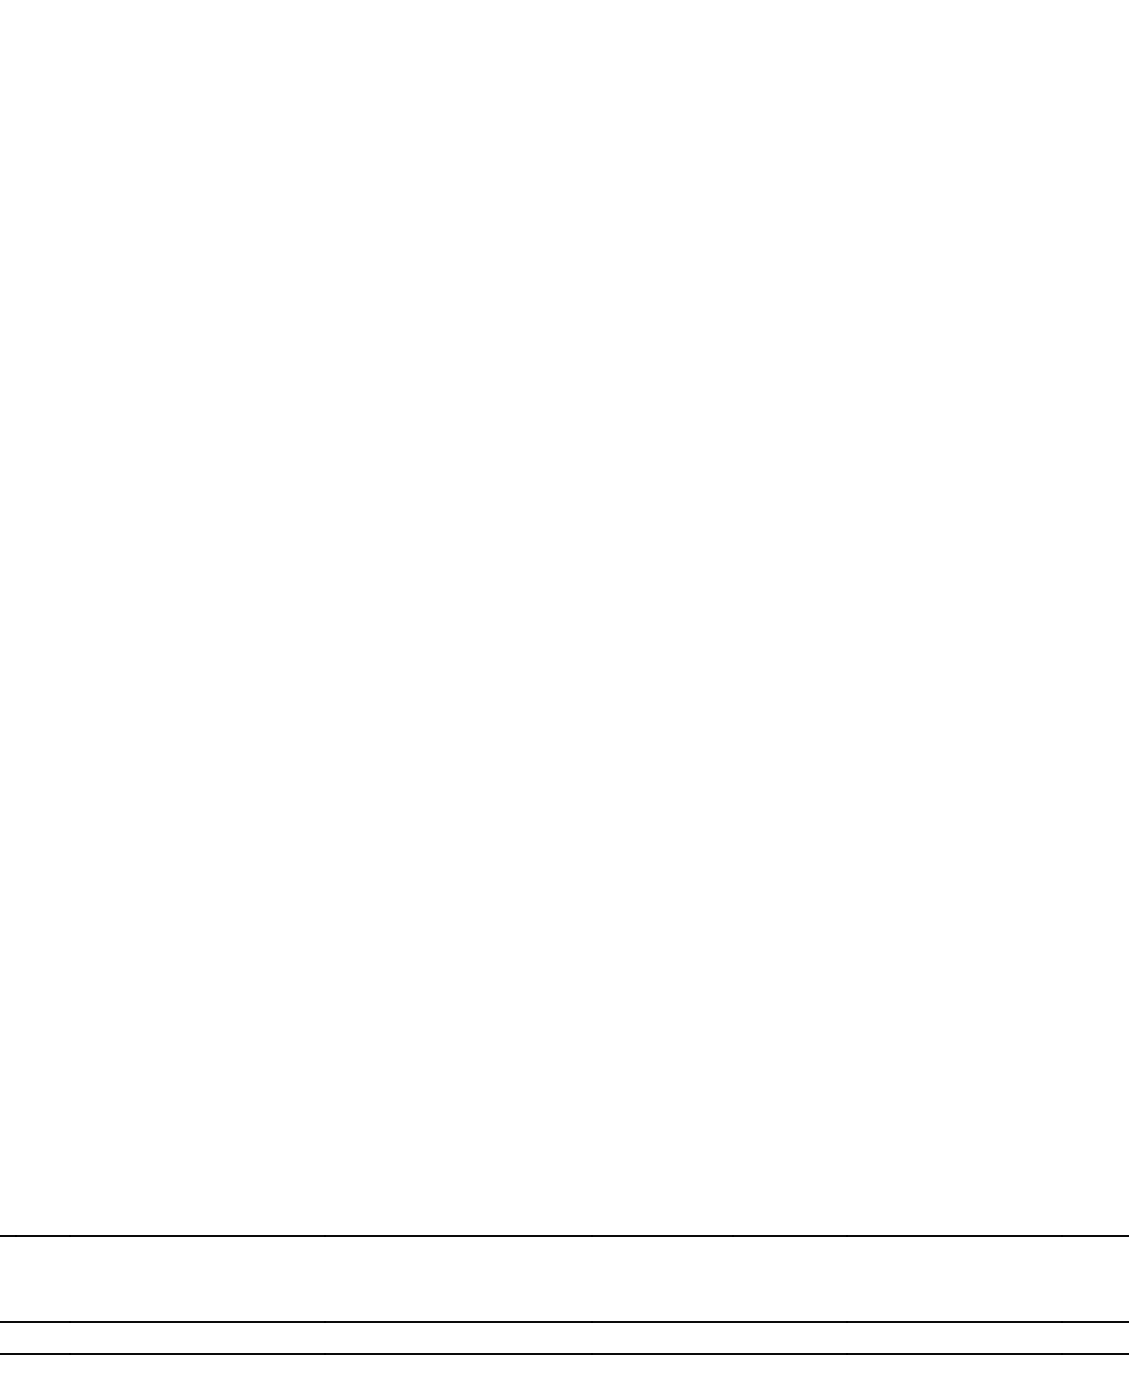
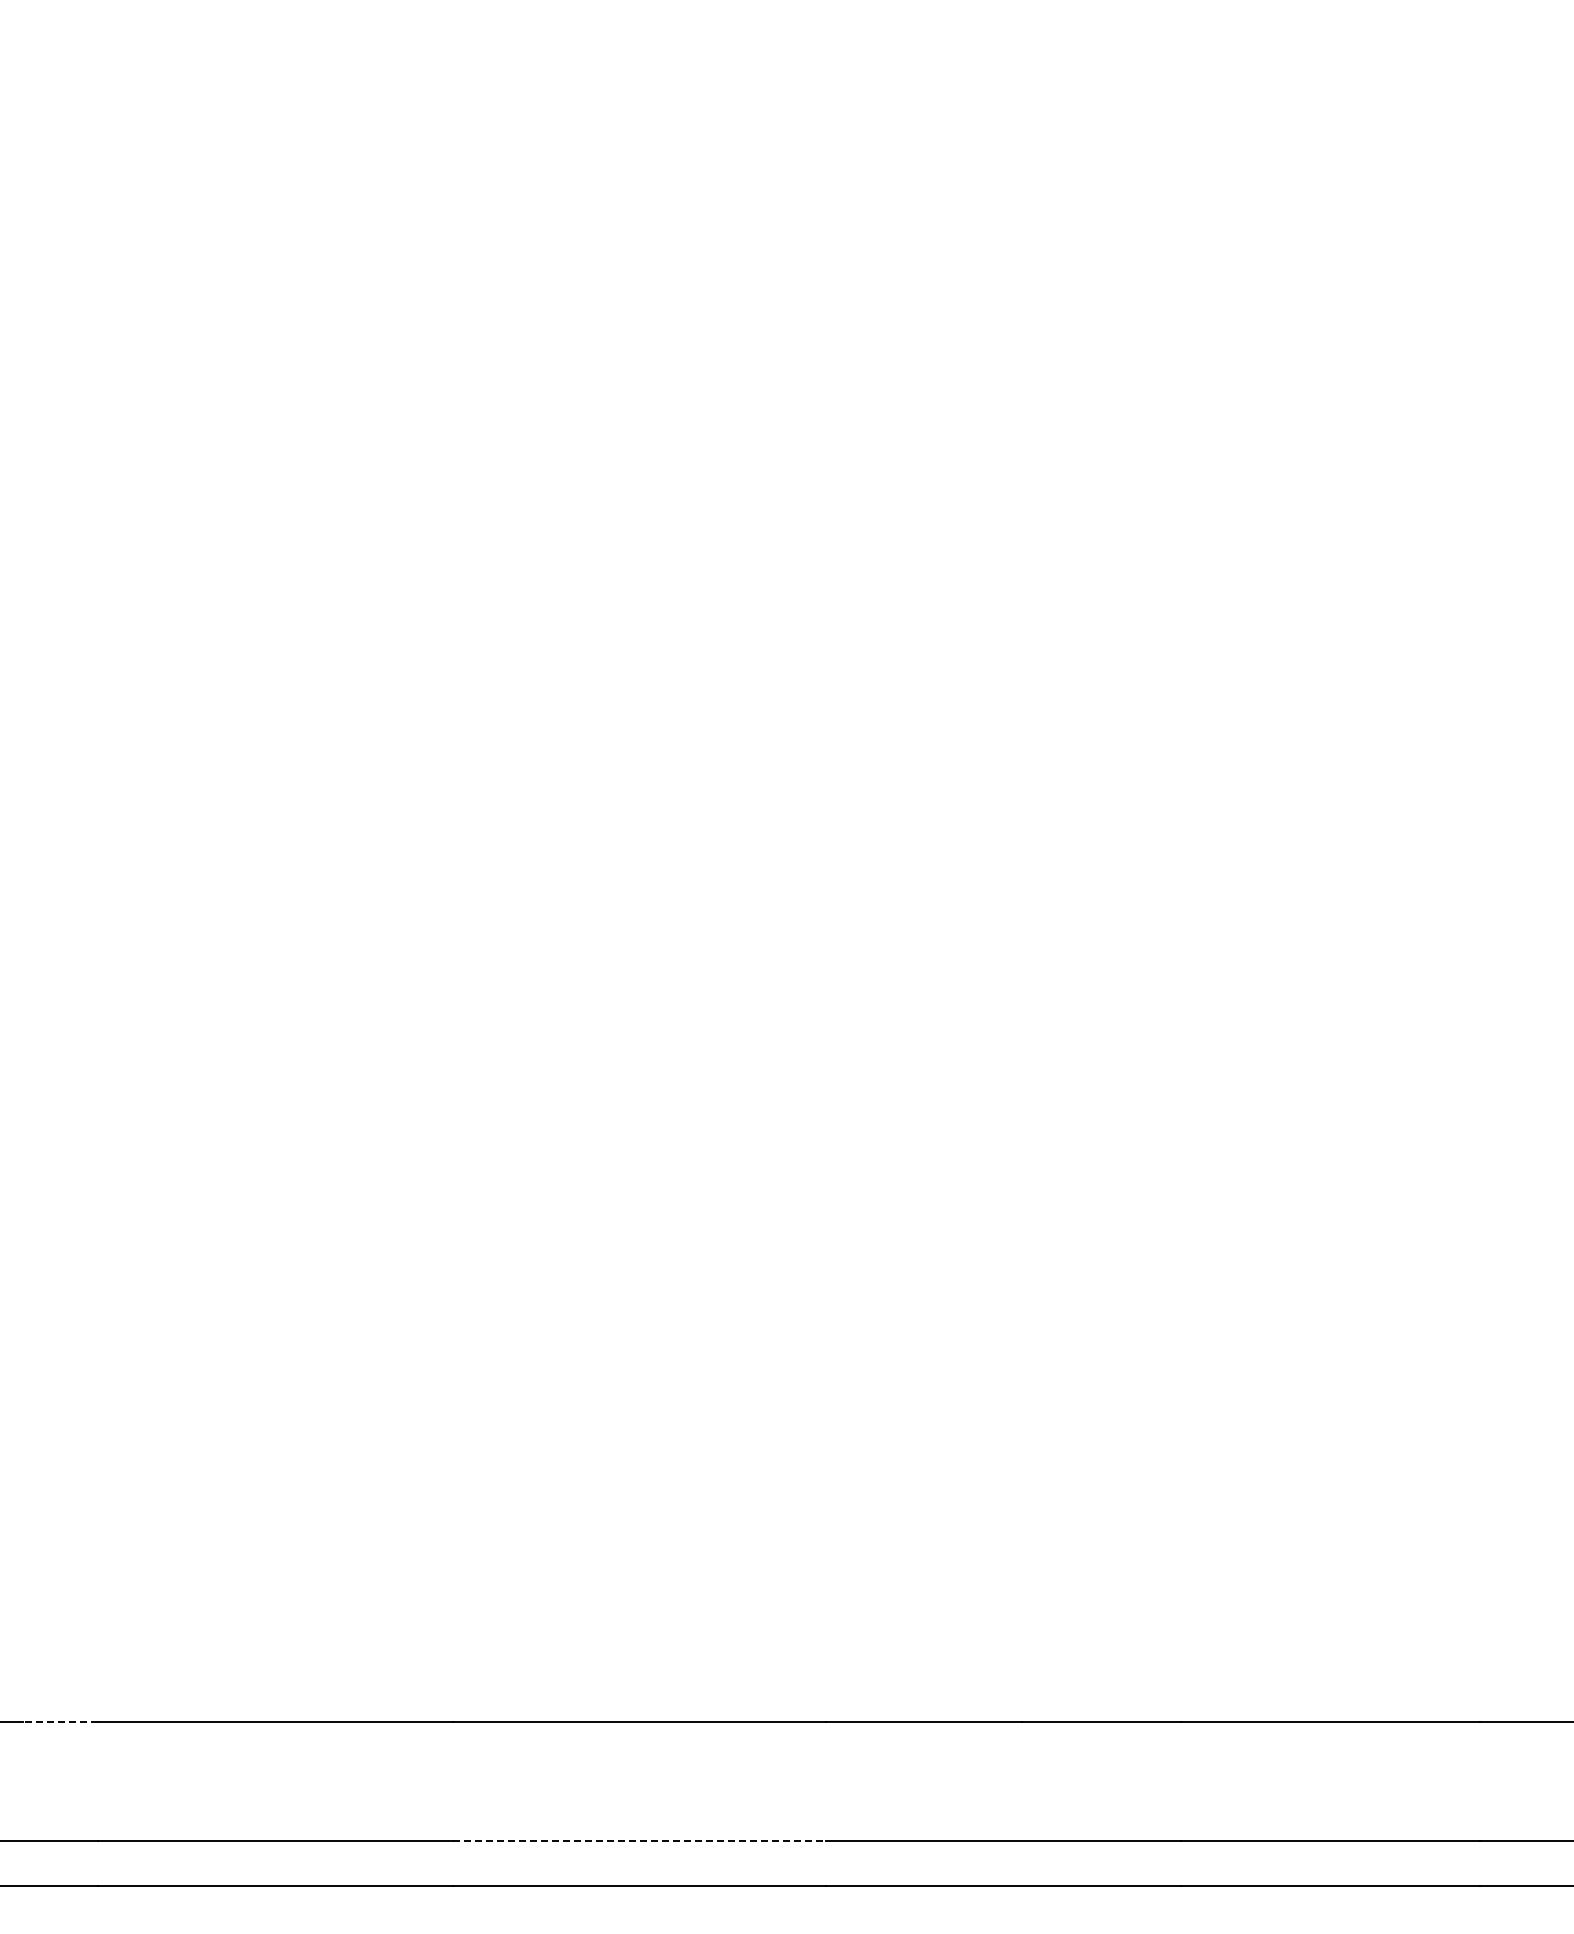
line: (43, 1236) -> (60, 1722), solid -> dashed
line: (458, 1321) -> (639, 1841), solid -> dashed

